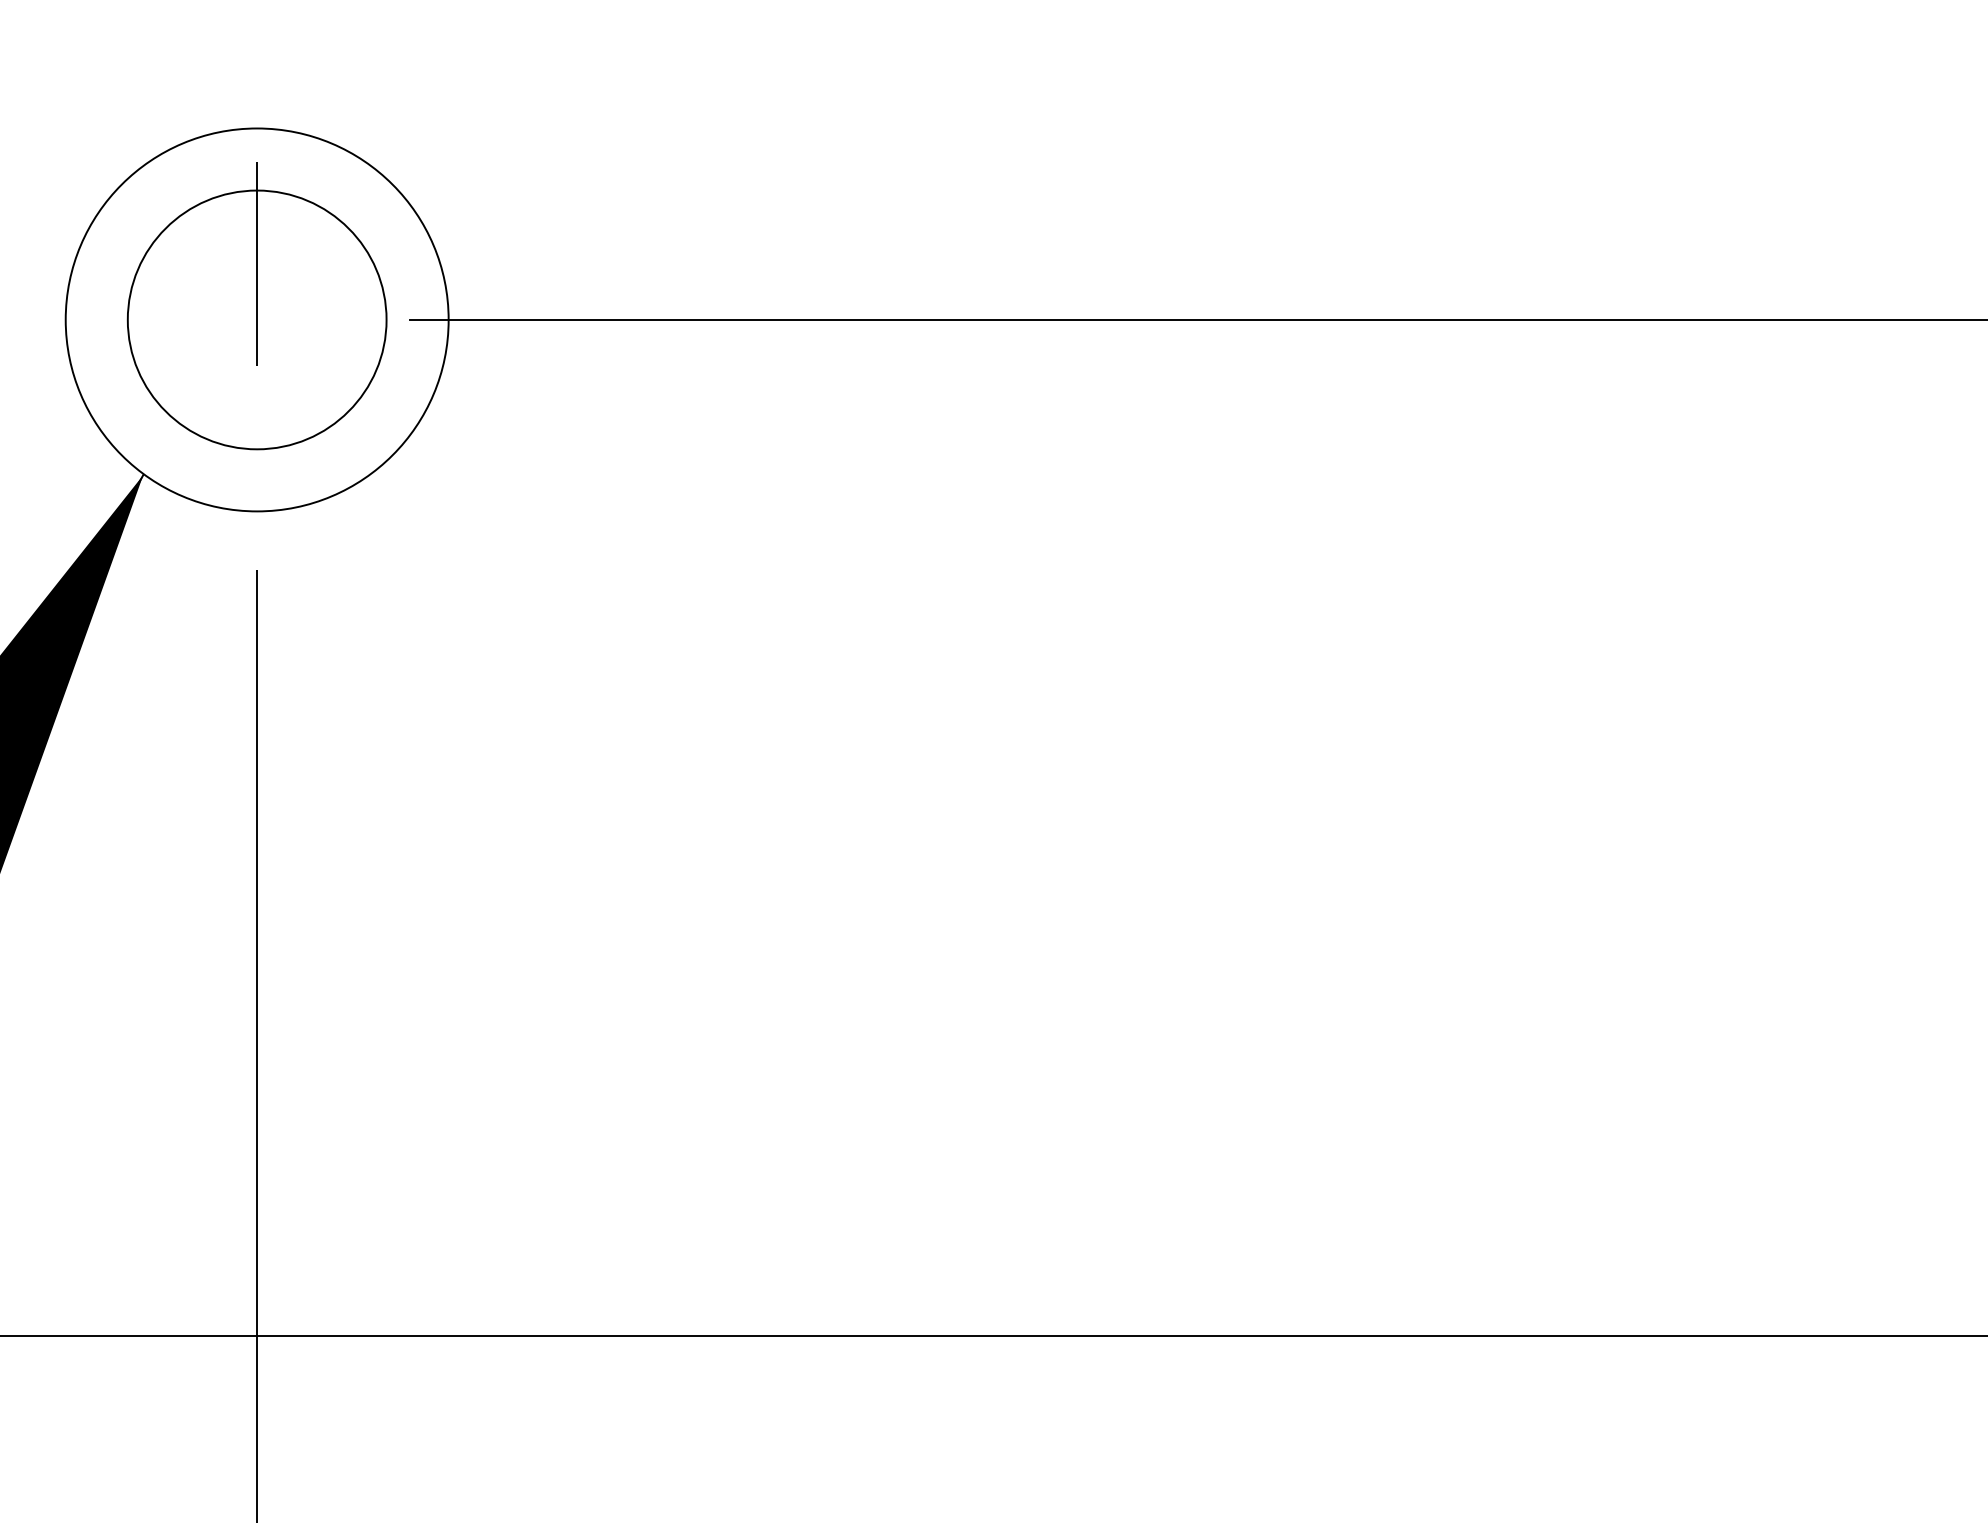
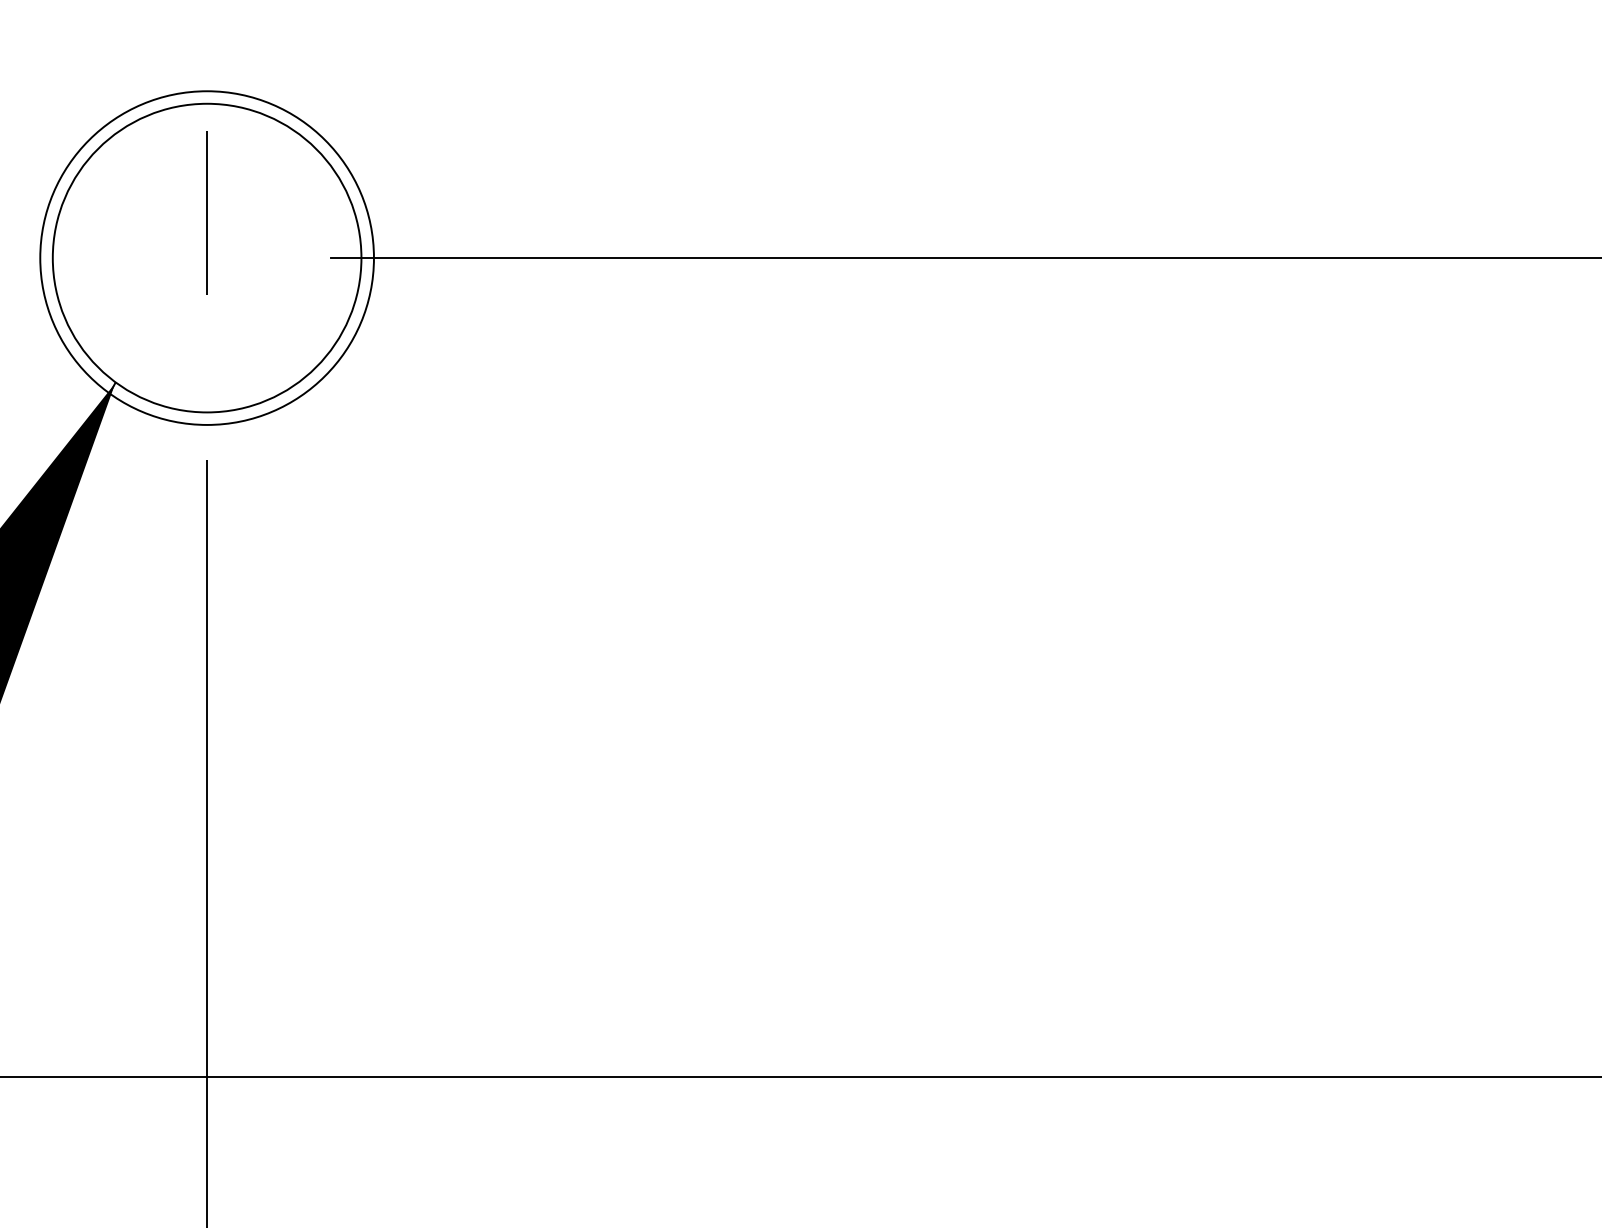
circle: (256, 319) -> (206, 257), size x1.6

